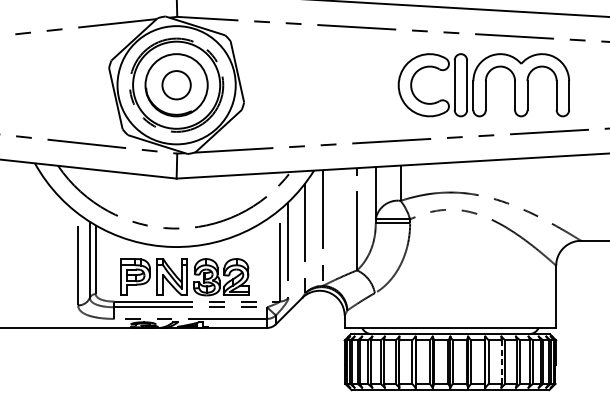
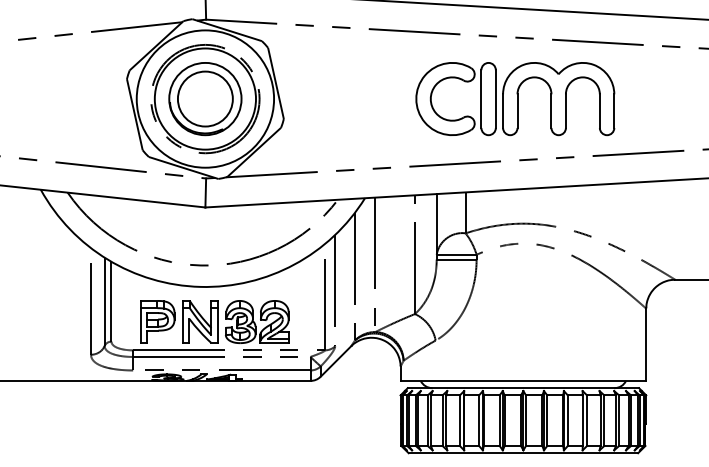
circle: (175, 84) -> (204, 98), size x1.67
part: (484, 85) -> (515, 99), moved
line: (501, 362) -> (582, 421), dashed -> solid

